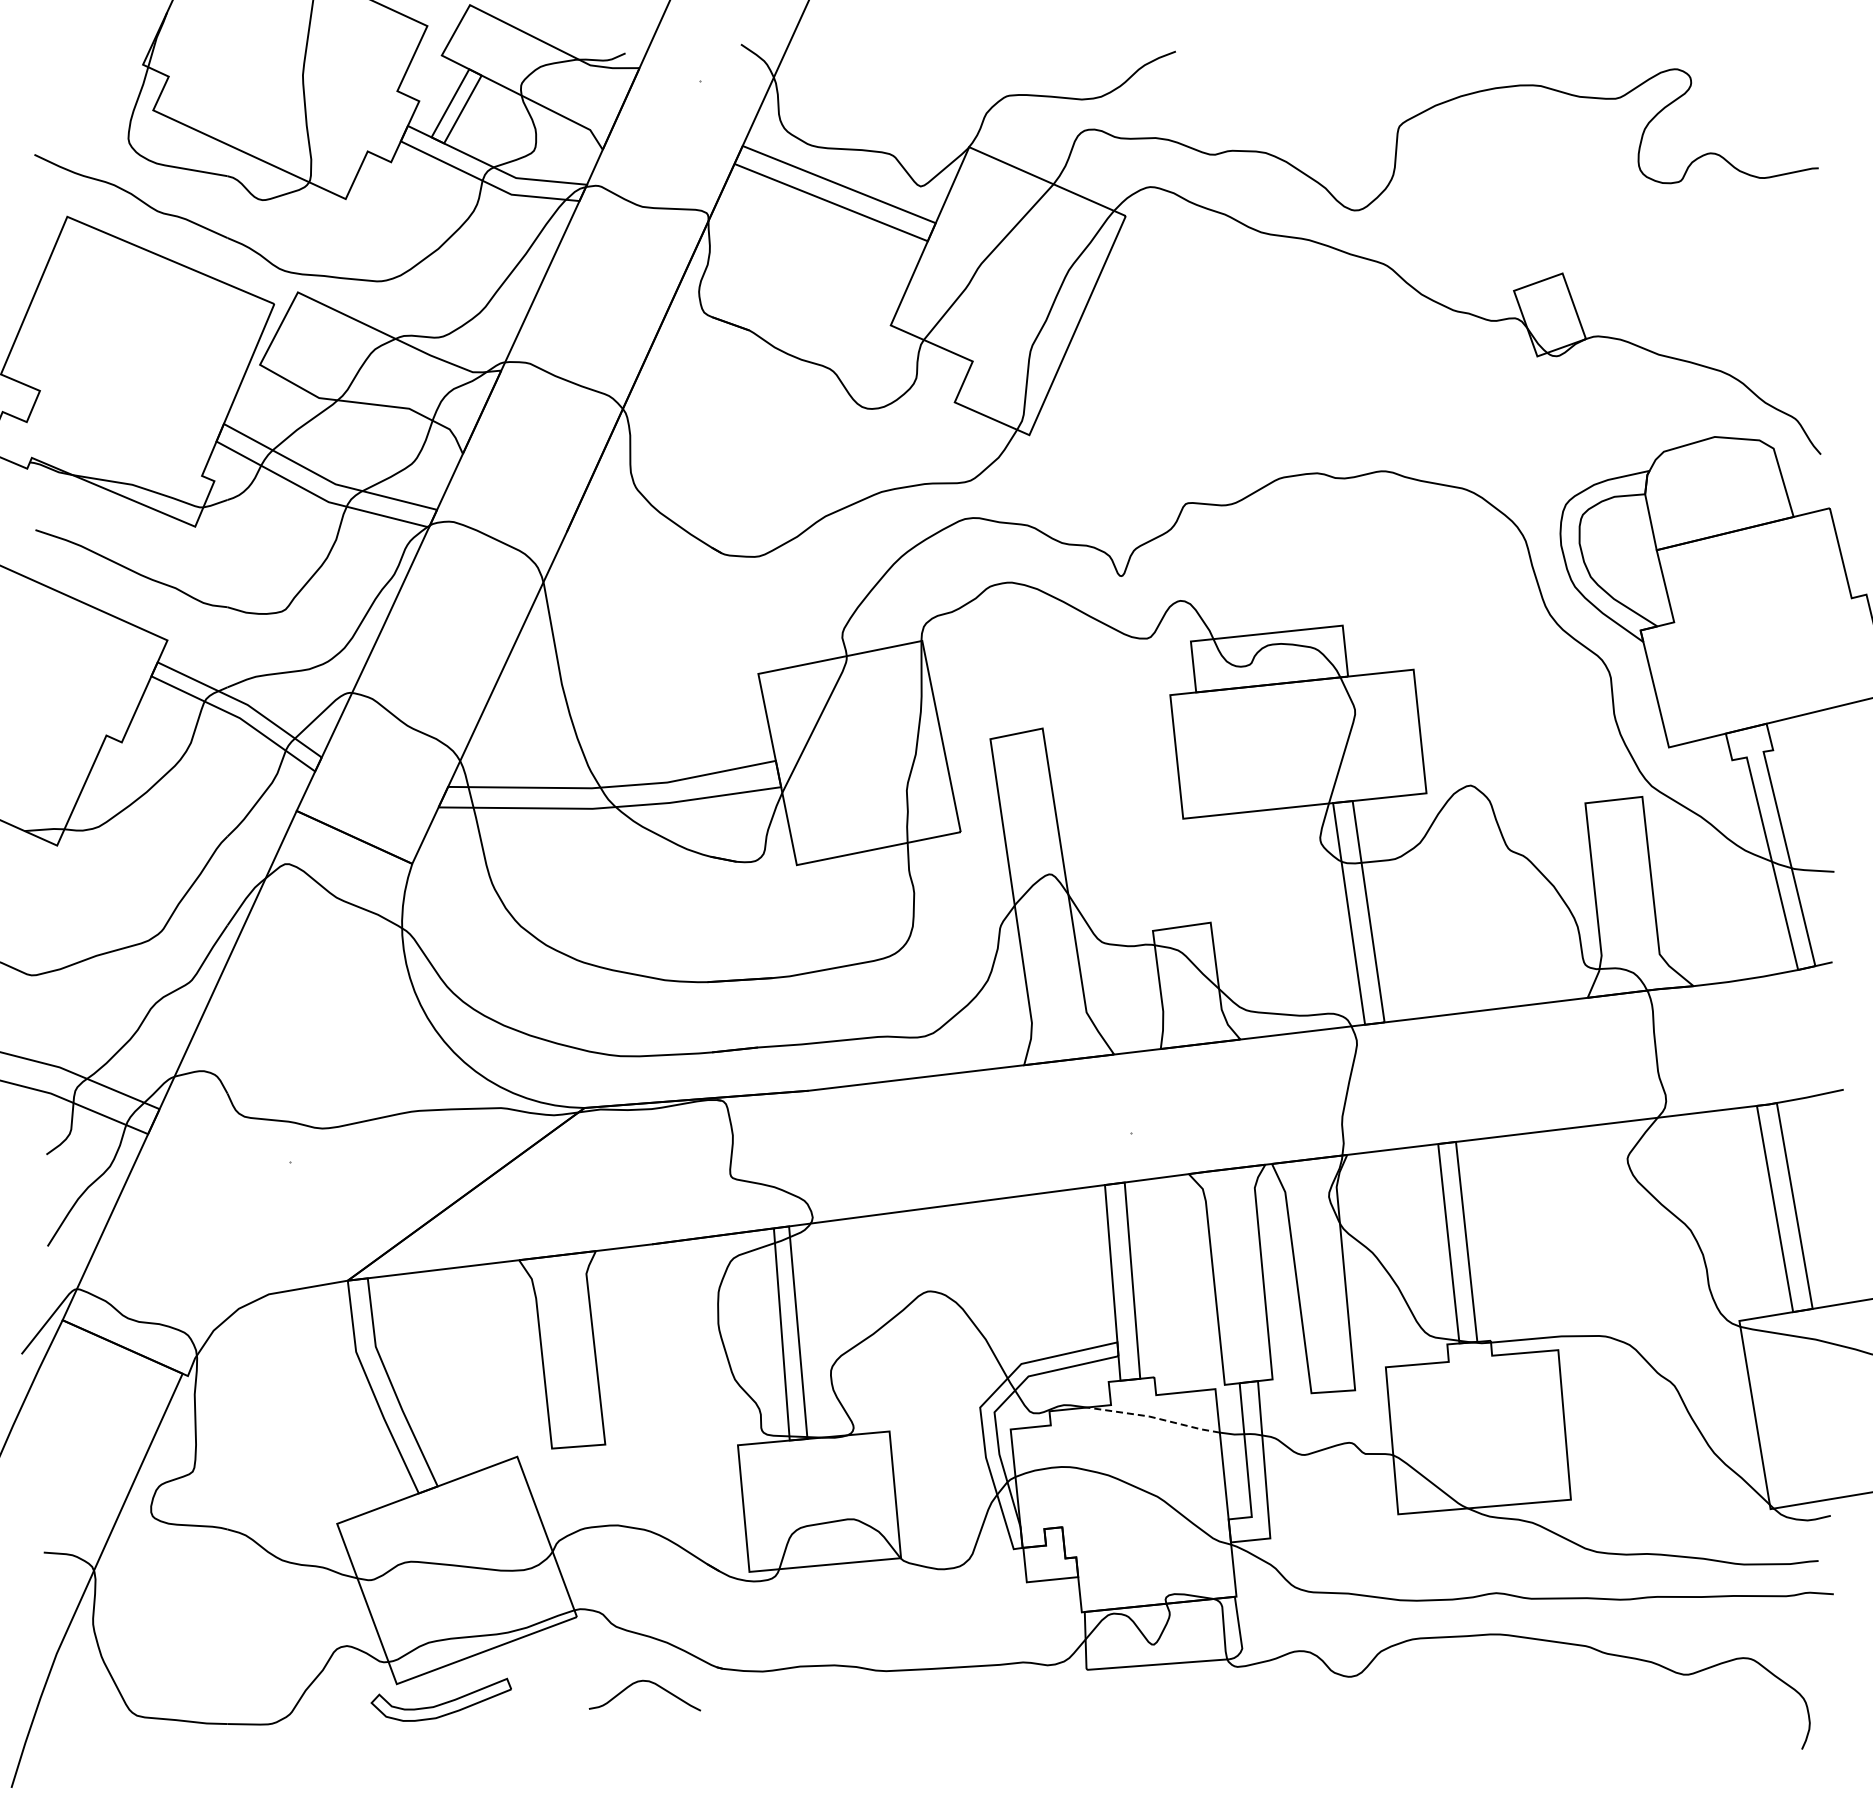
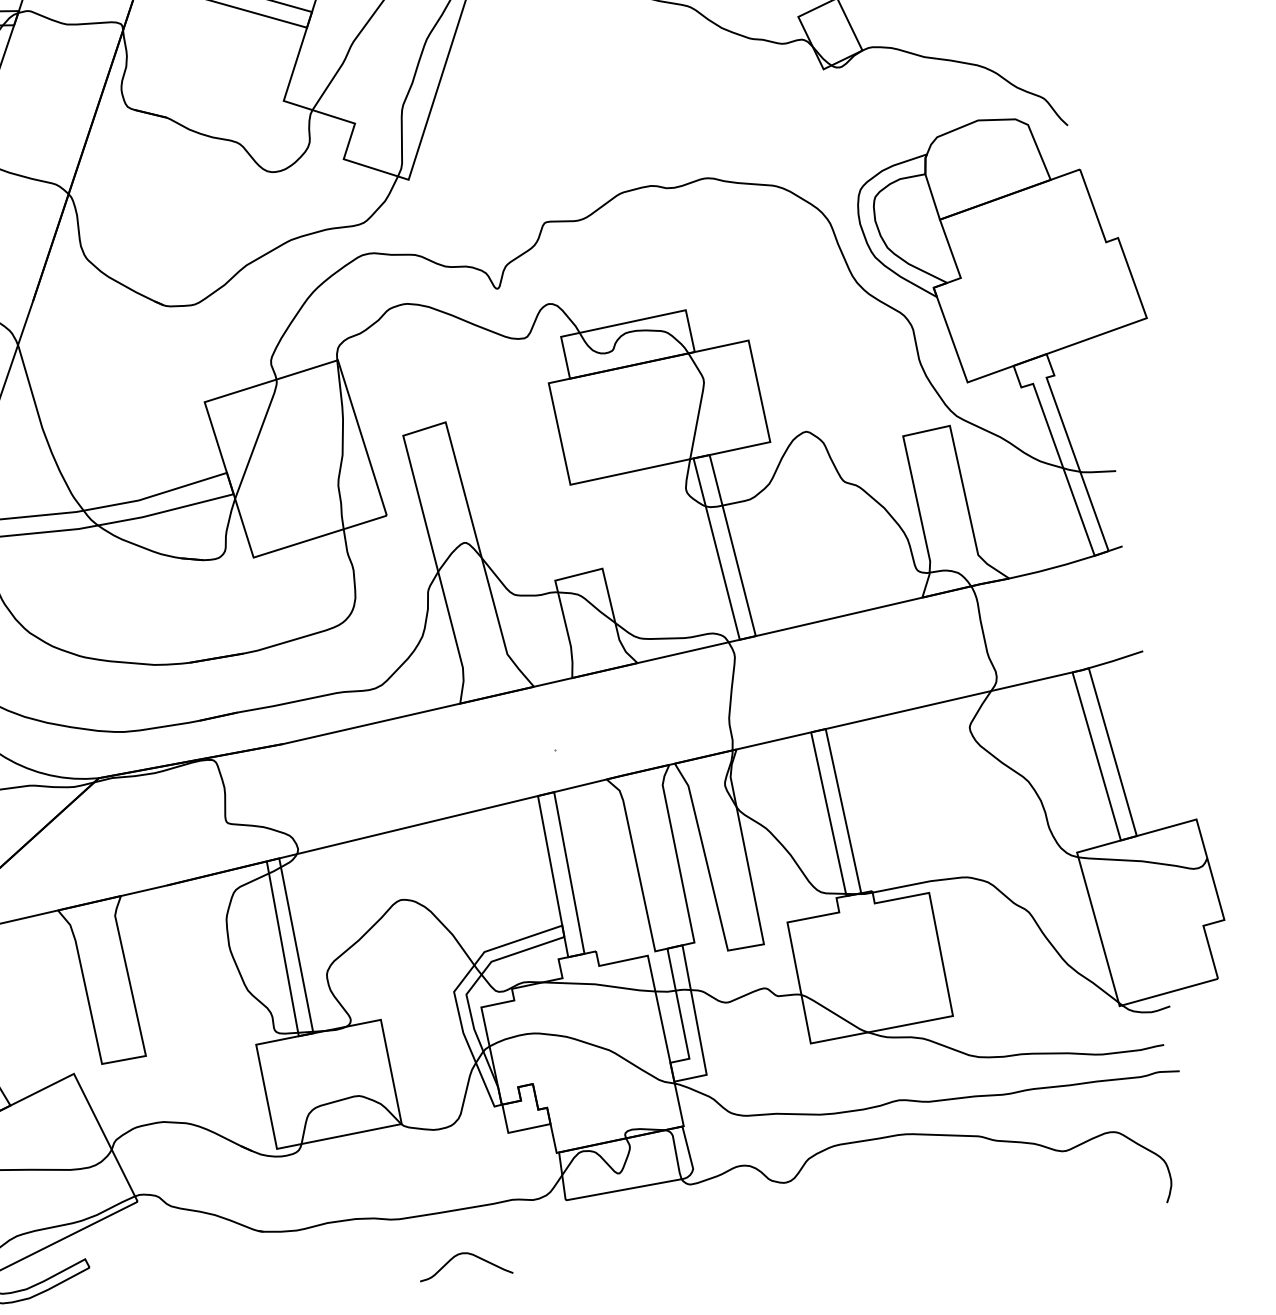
line: (1153, 1417) -> (598, 984), dashed -> solid
curve: (647, 1682) -> (466, 1254), moved

